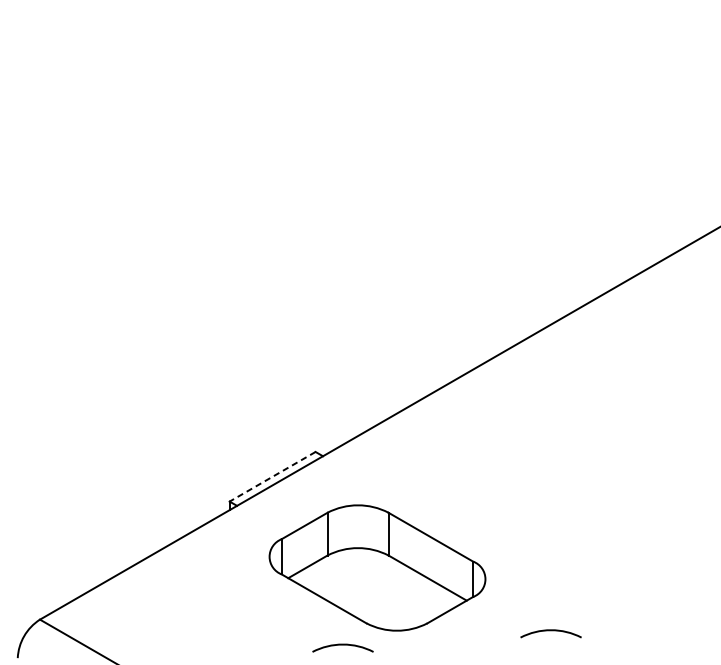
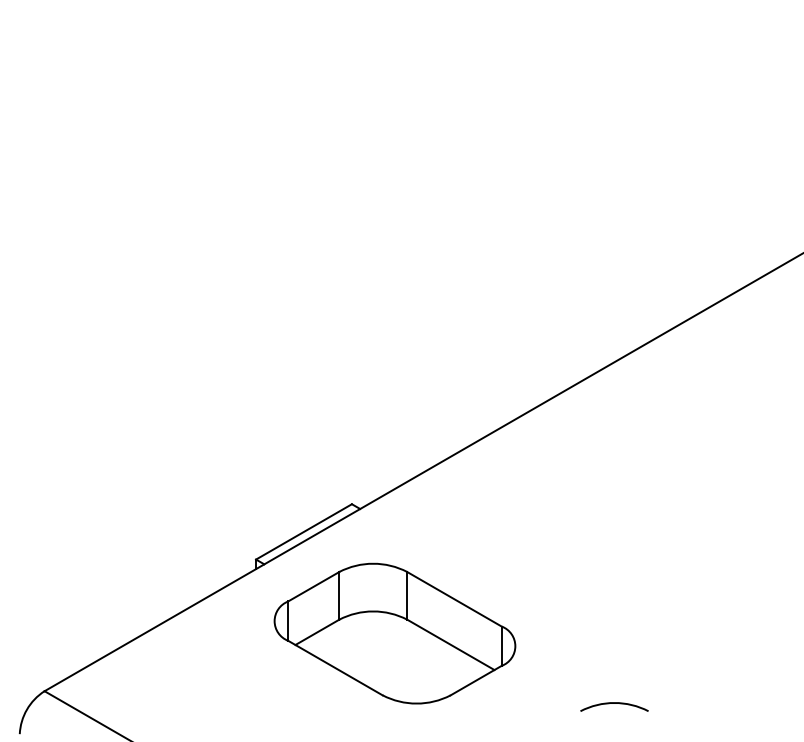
line: (272, 477) -> (303, 532), dashed -> solid
part: (377, 567) -> (394, 633), moved
arc: (343, 644) -> (382, 719), removed

